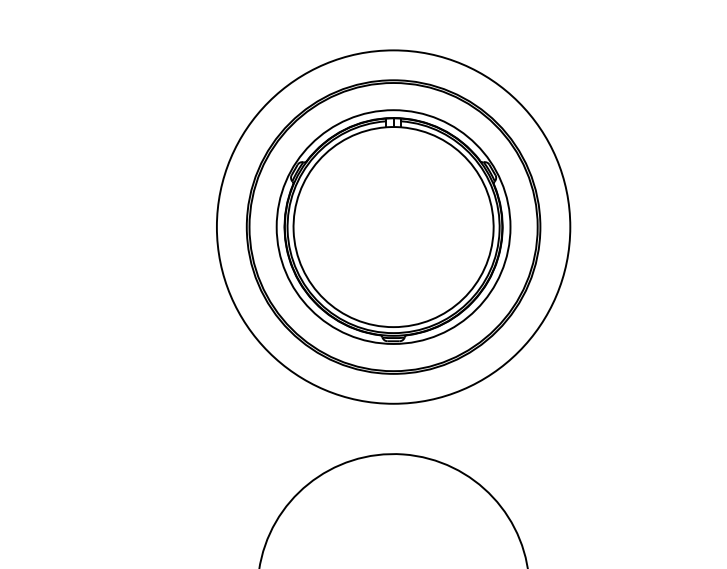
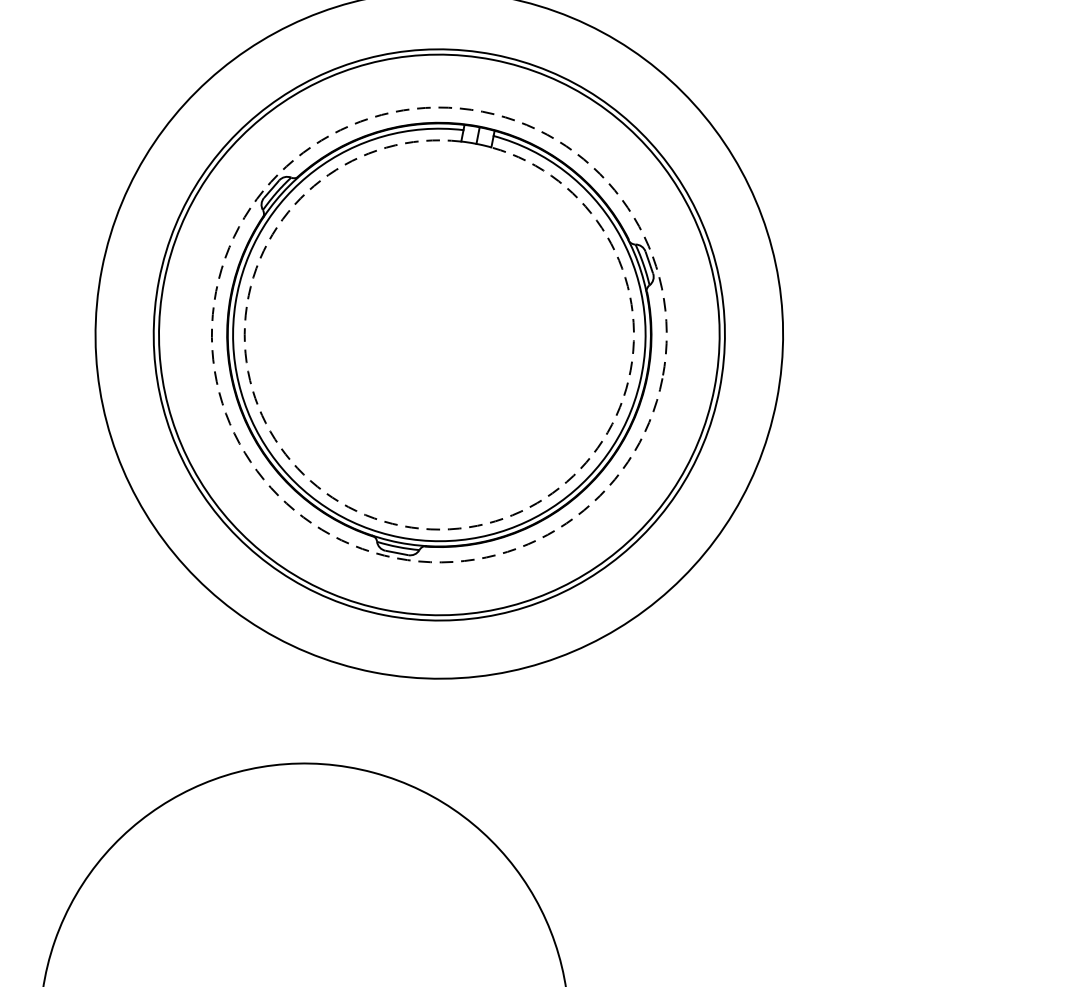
circle: (393, 226) -> (439, 333), solid -> dashed
arc: (393, 327) -> (401, 526), solid -> dashed

